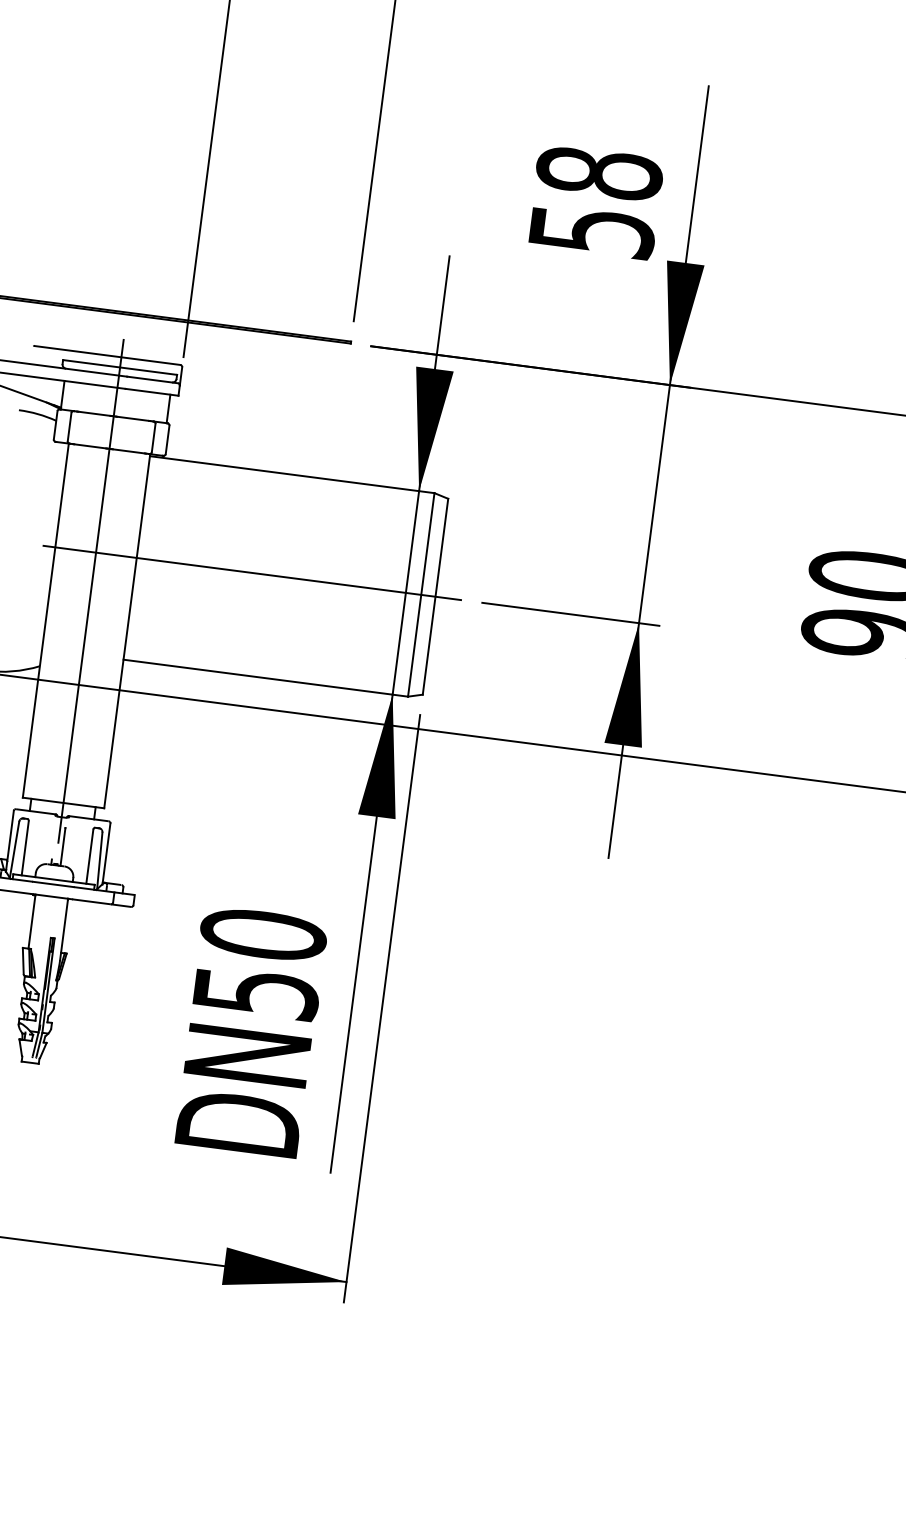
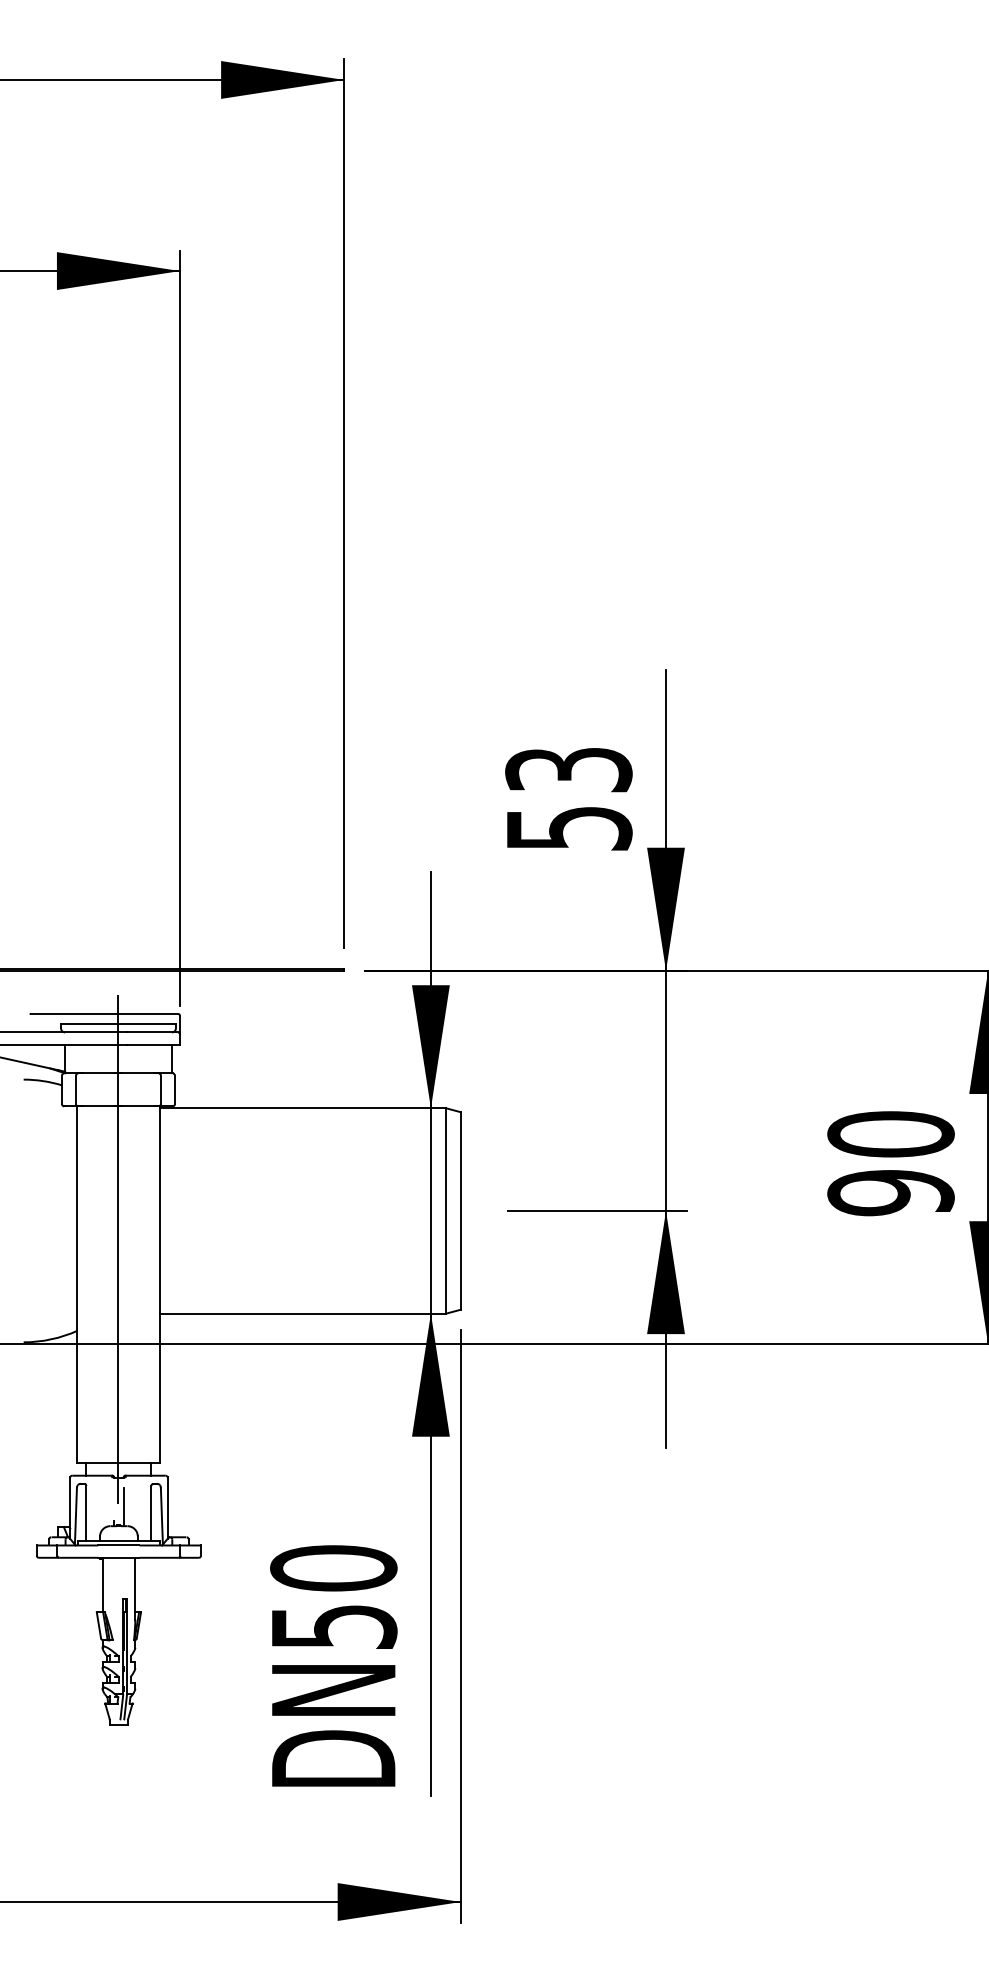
text: (599, 172) -> (568, 769), 58 -> 53
line: (251, 572) -> (275, 1210), removed

